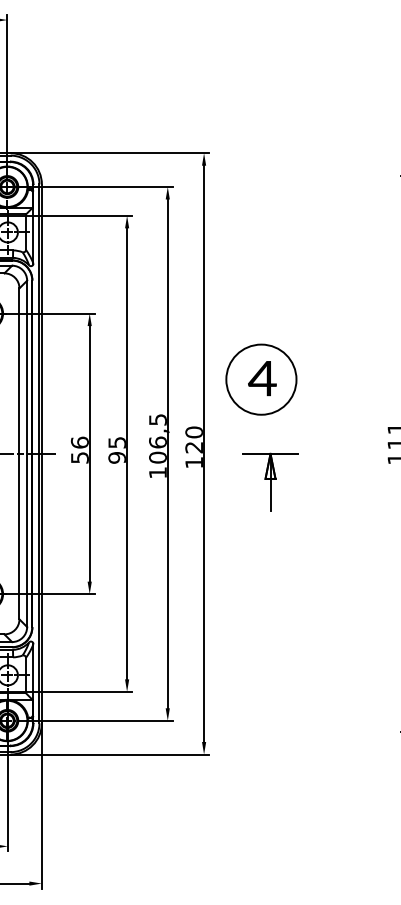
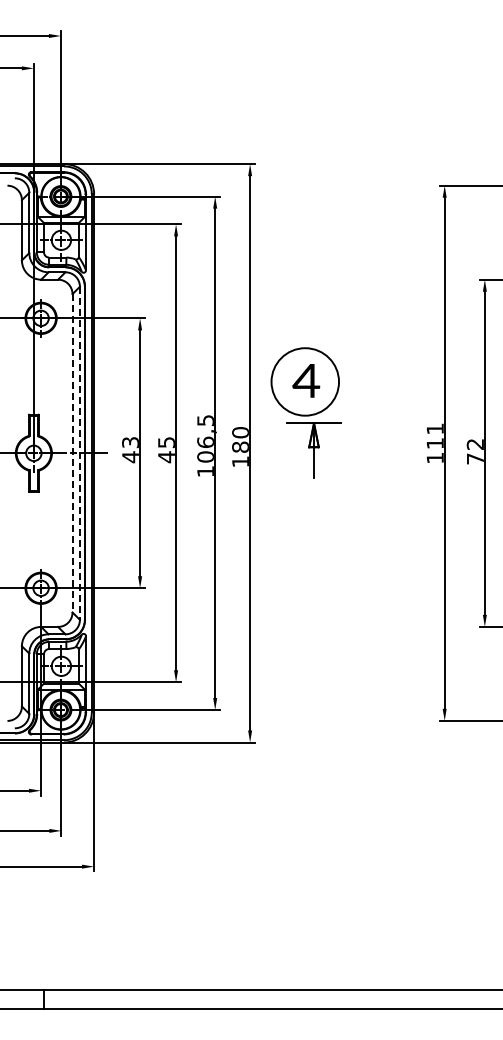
text: (194, 446) -> (240, 446), 120 -> 180
text: (79, 449) -> (130, 449), 56 -> 43
line: (19, 454) -> (72, 453), solid -> dashed
line: (26, 454) -> (79, 453), solid -> dashed
text: (117, 458) -> (166, 457), 95 -> 45
part: (269, 482) -> (313, 450), moved

